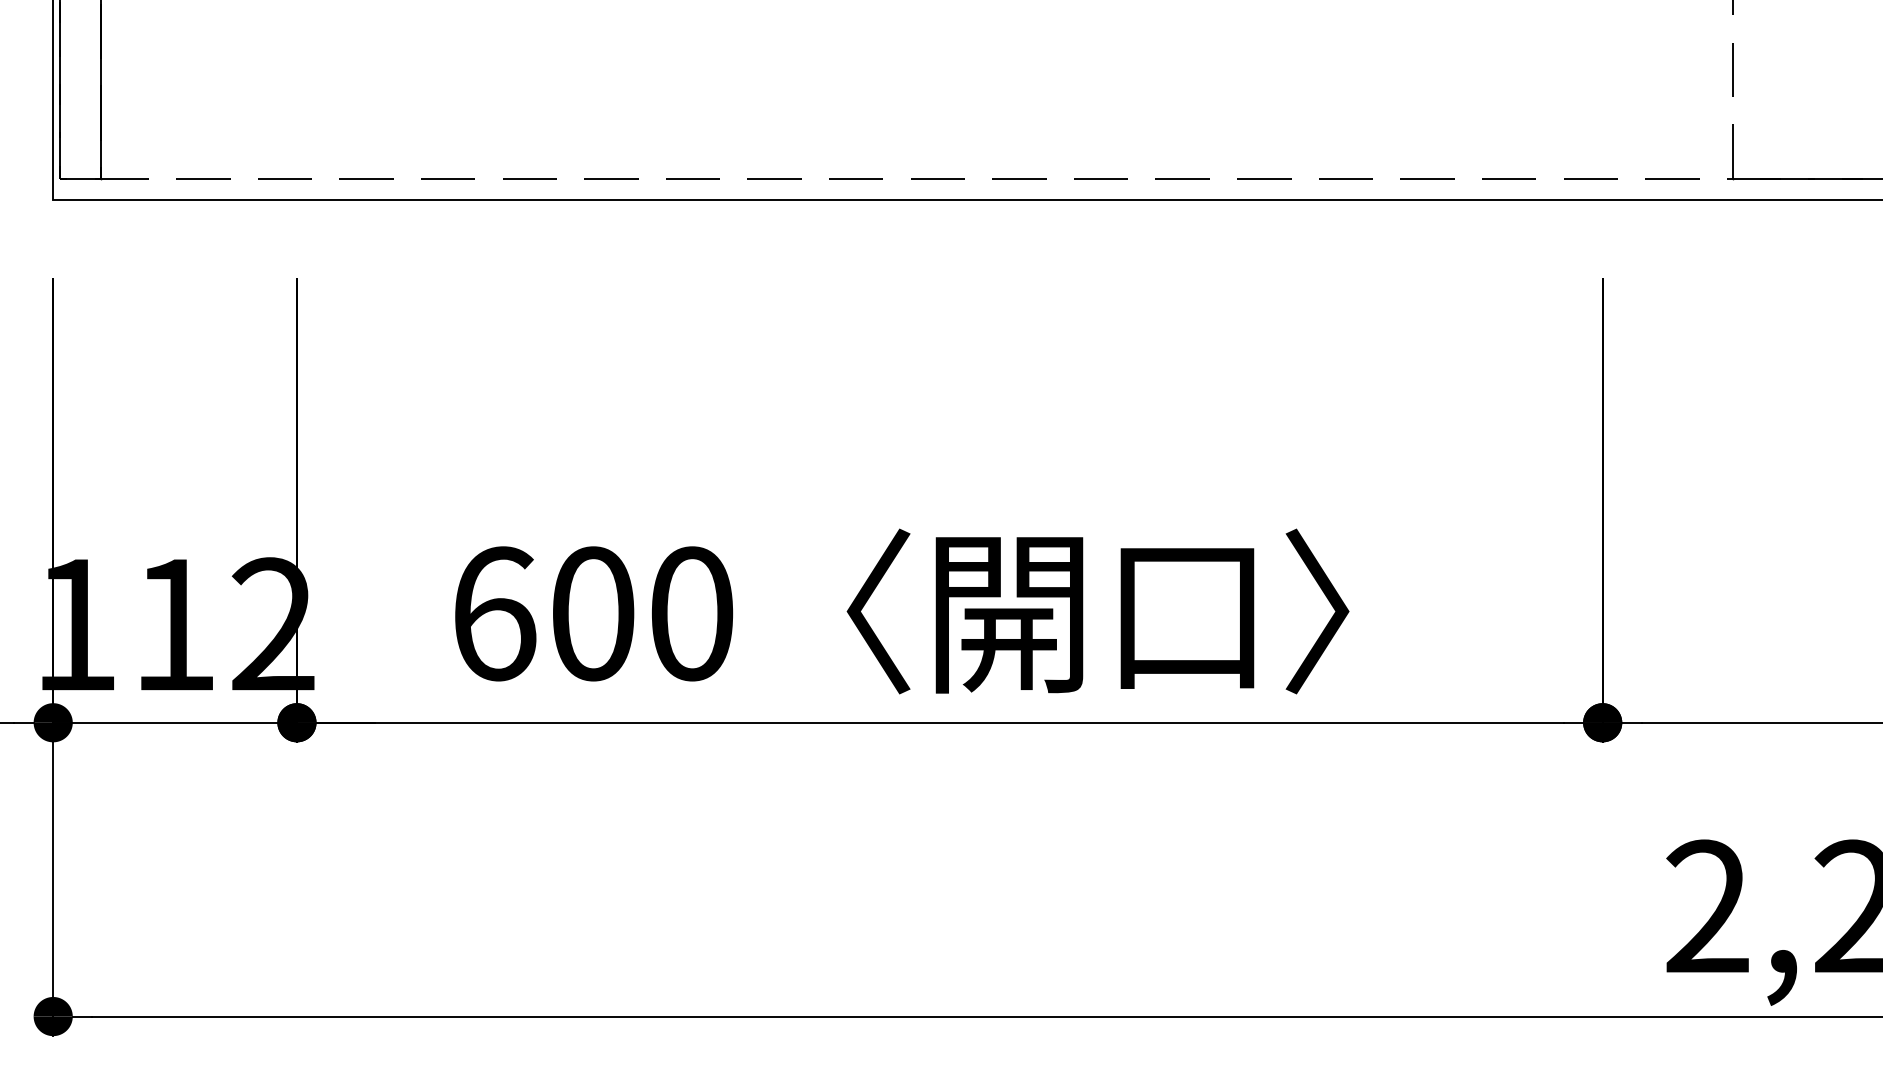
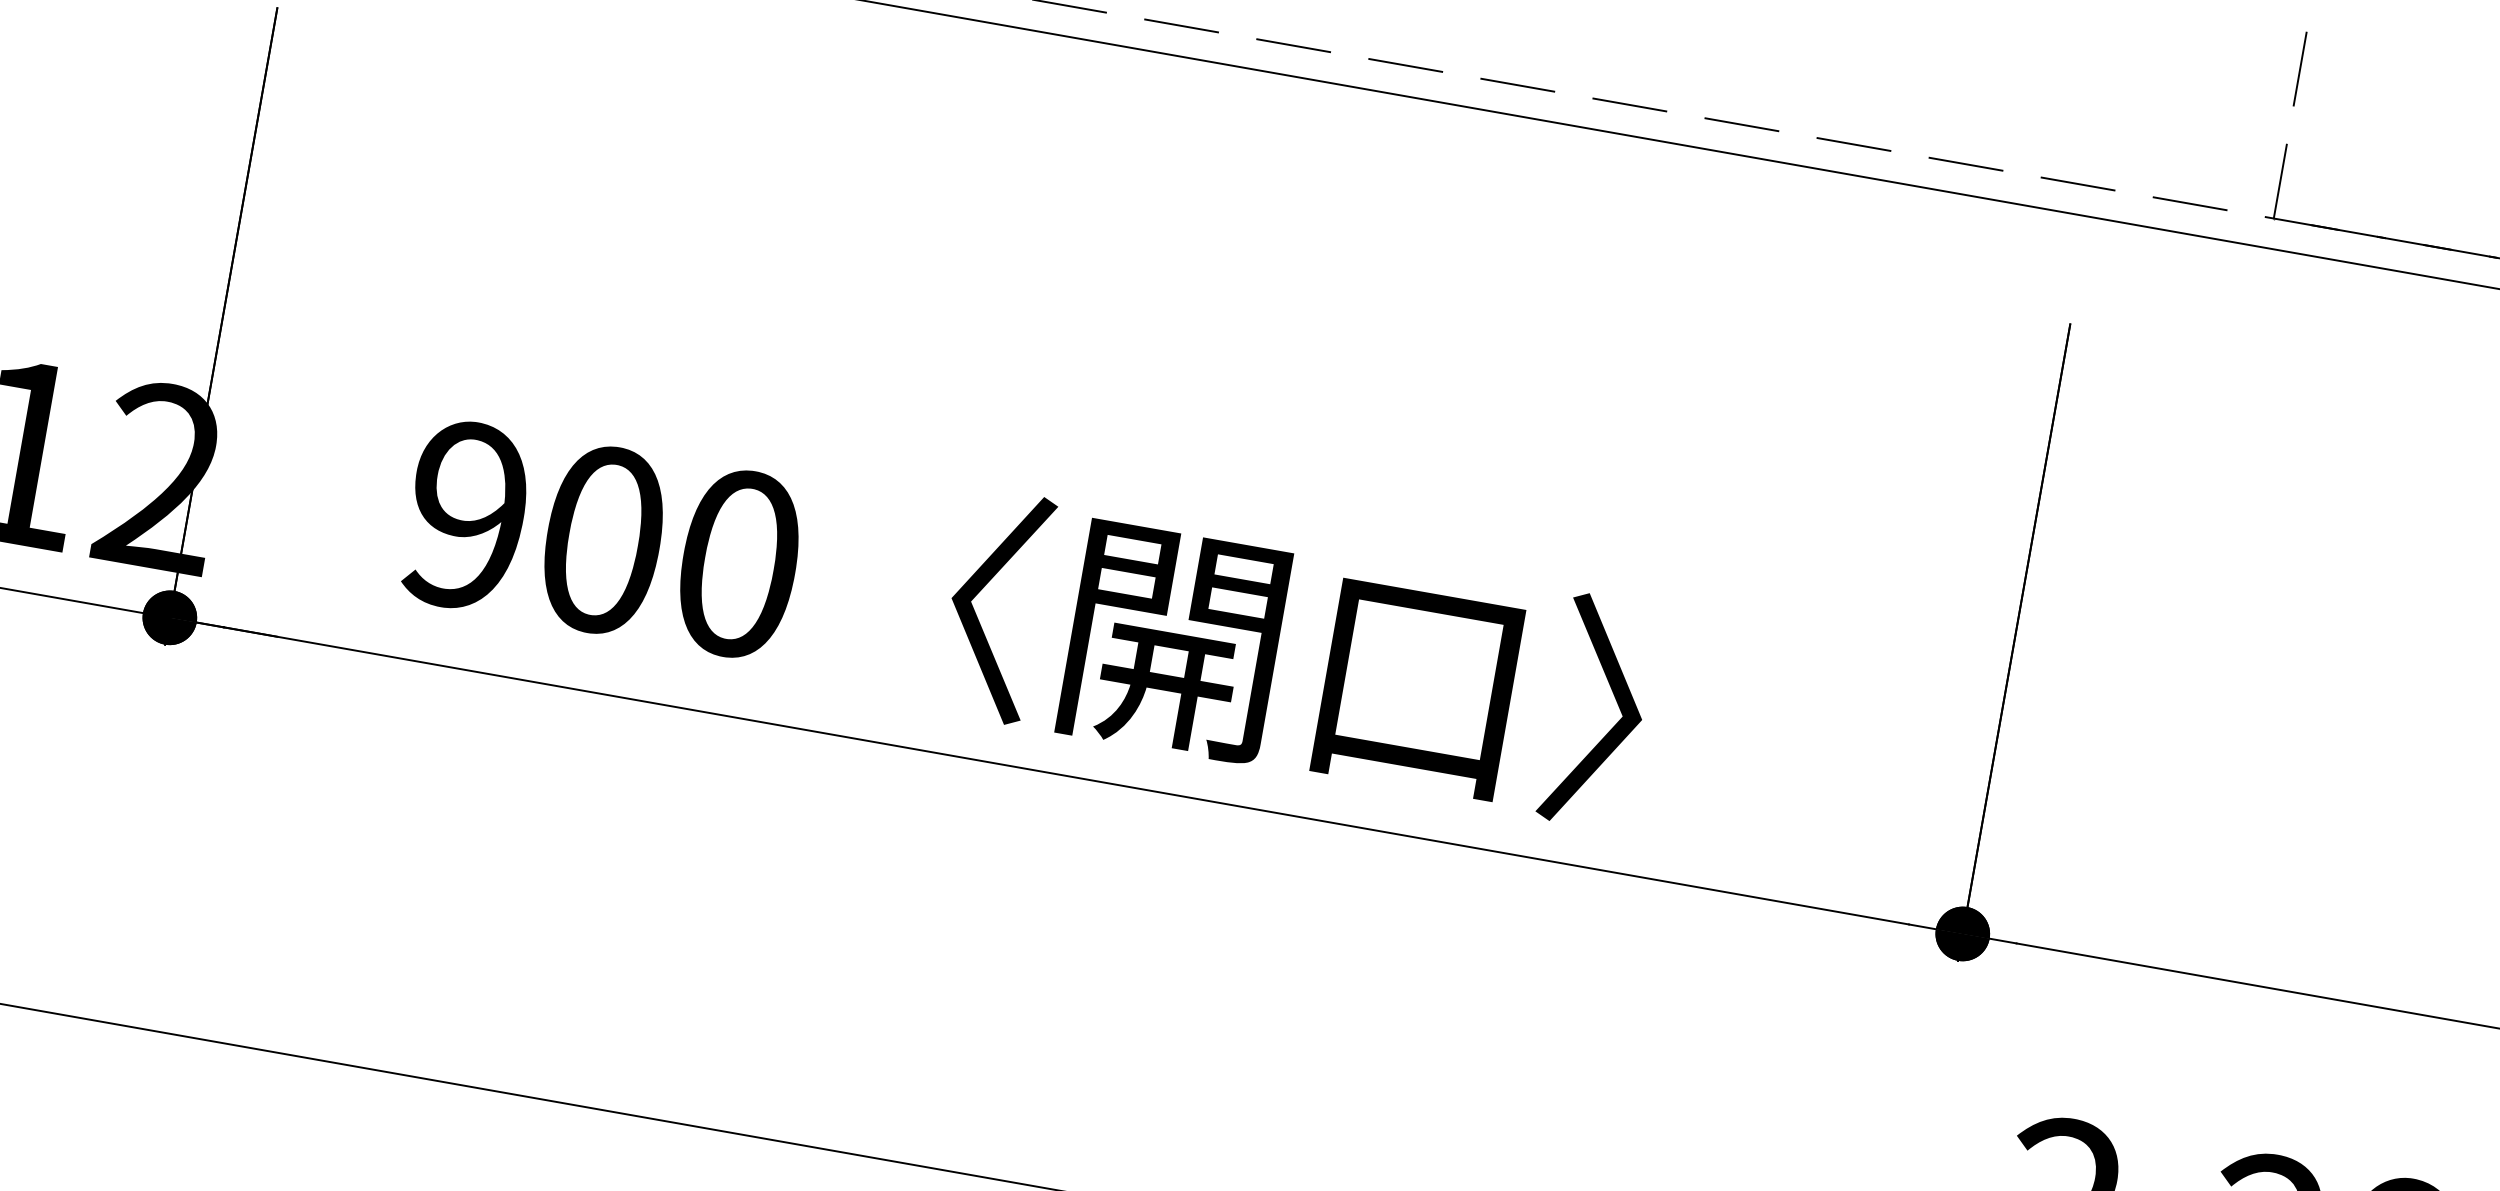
text: (494, 613) -> (467, 515), 600 -> 900

